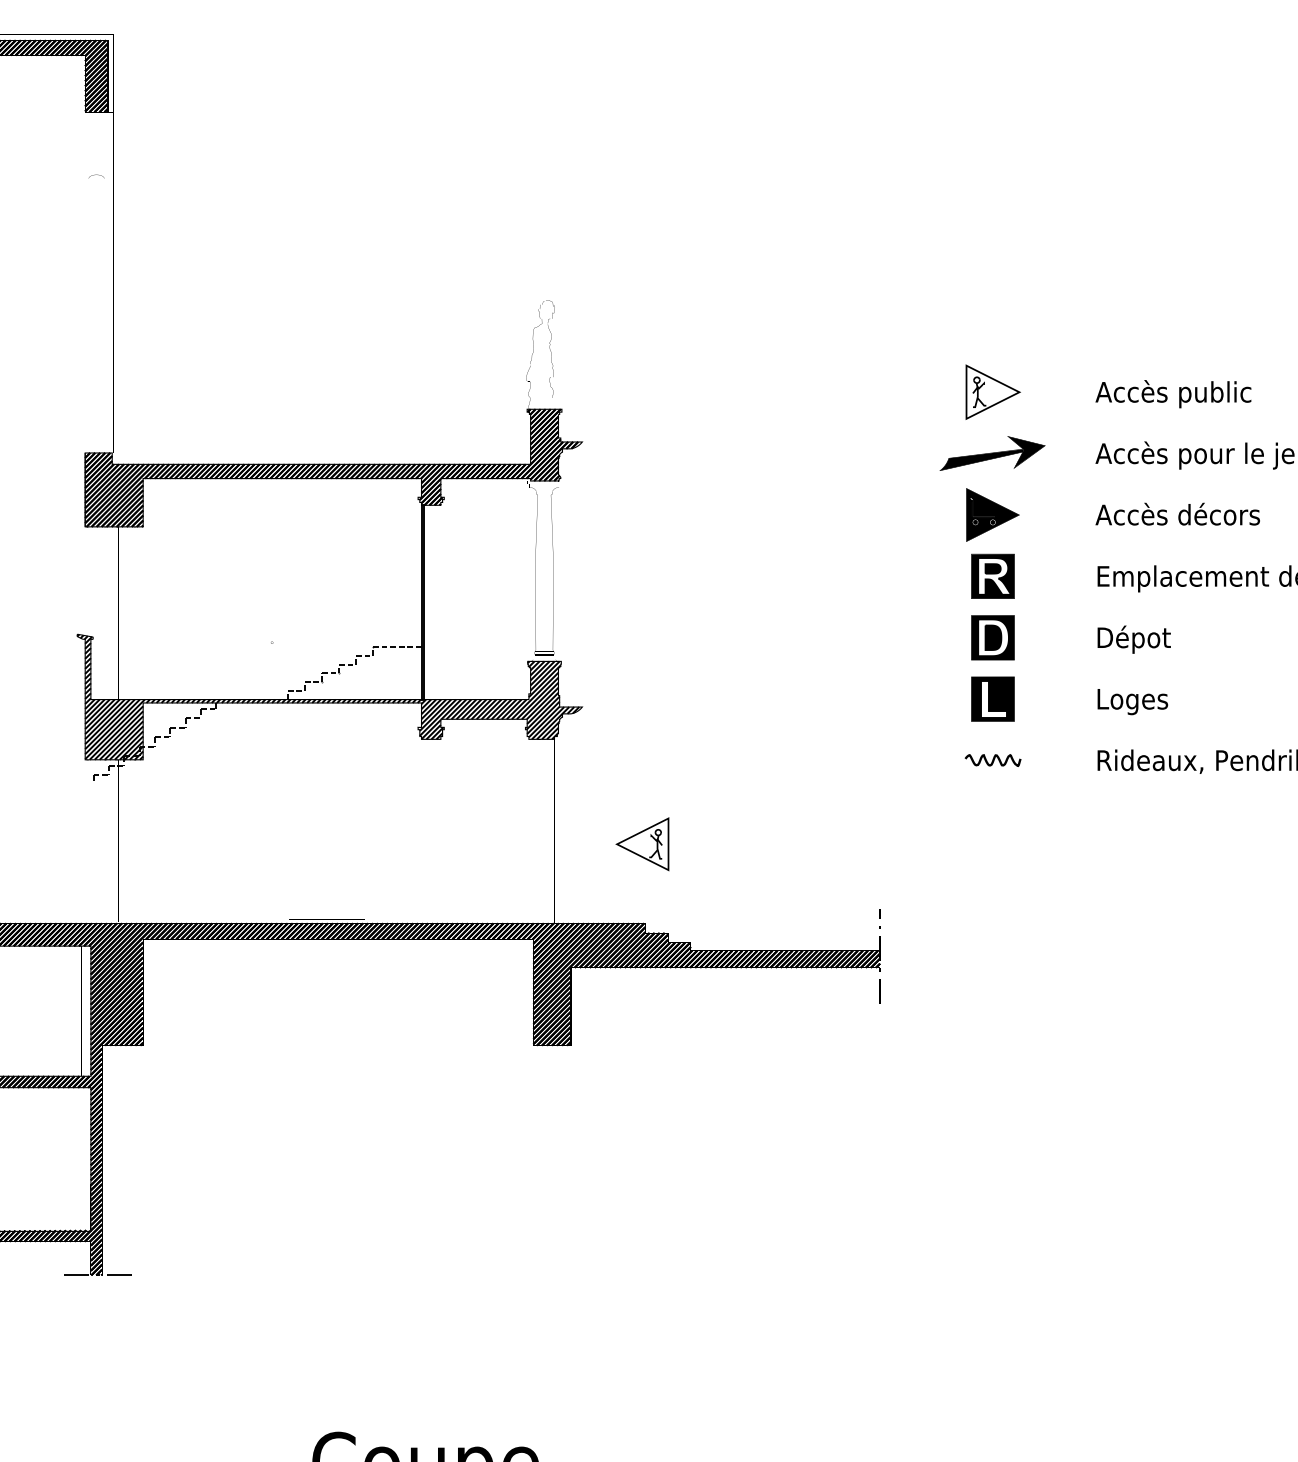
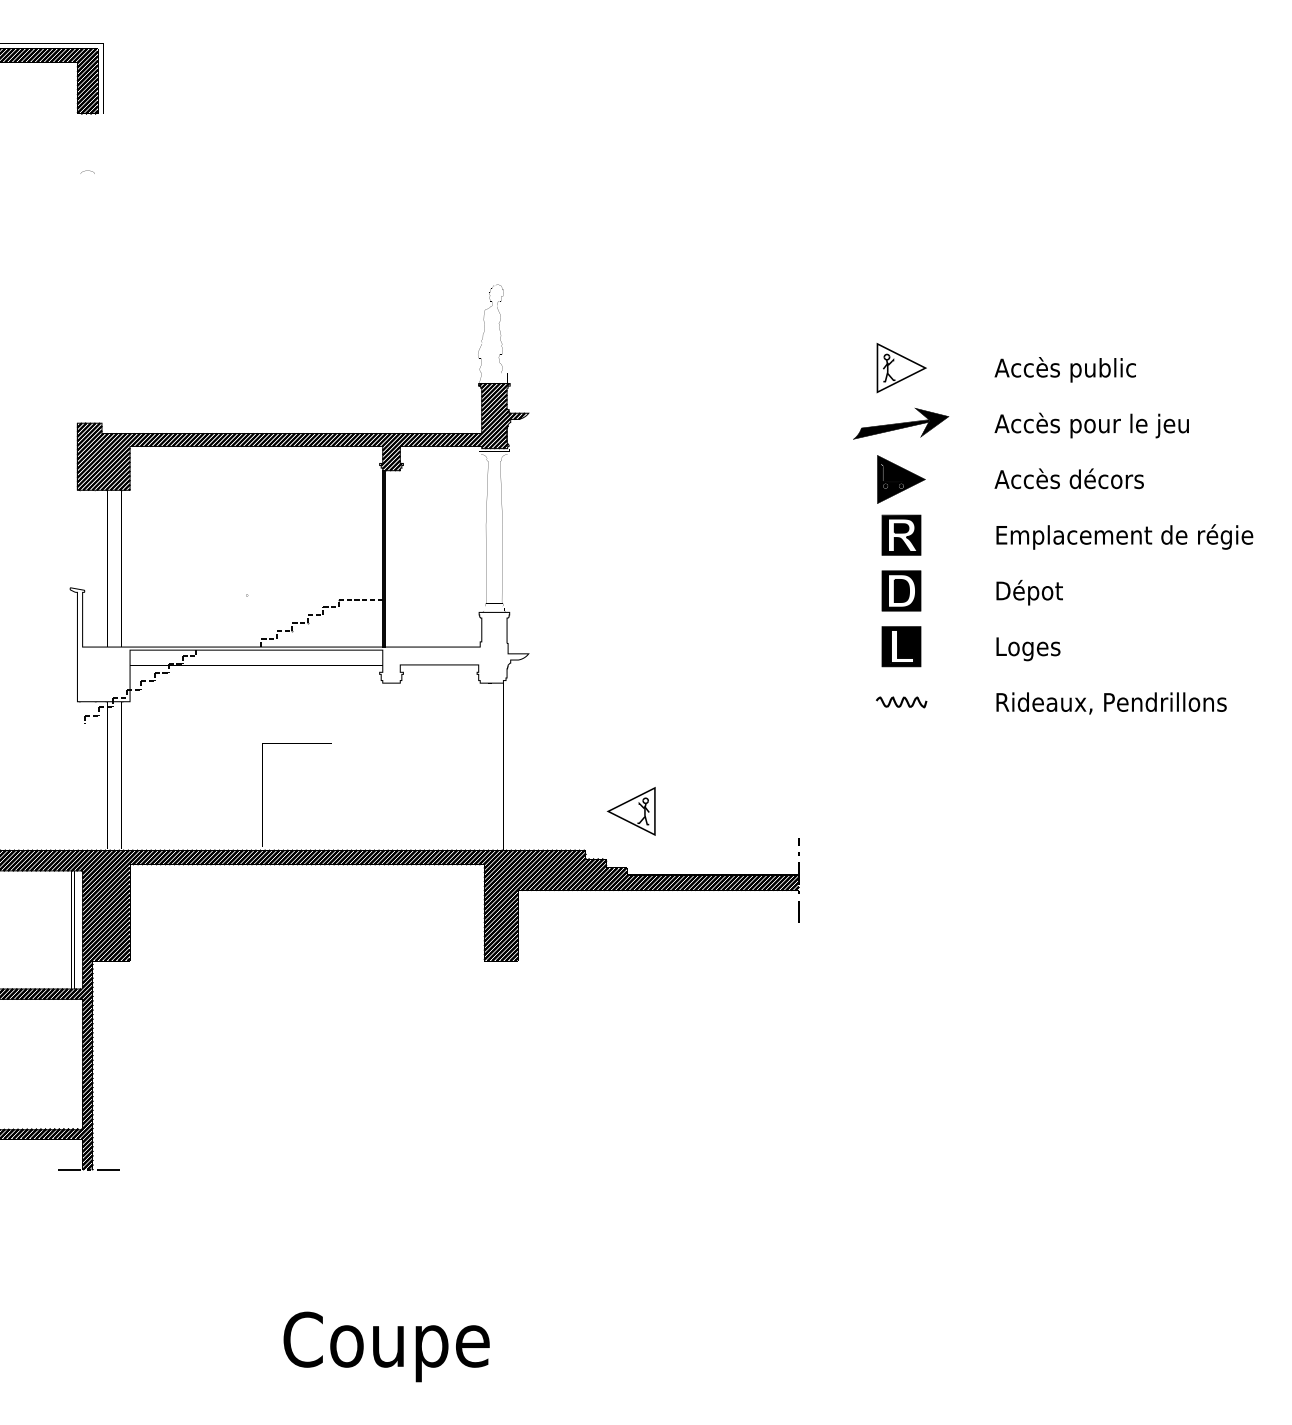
hatch: (327, 696) -> (297, 644), removed
part: (642, 844) -> (631, 811), moved

